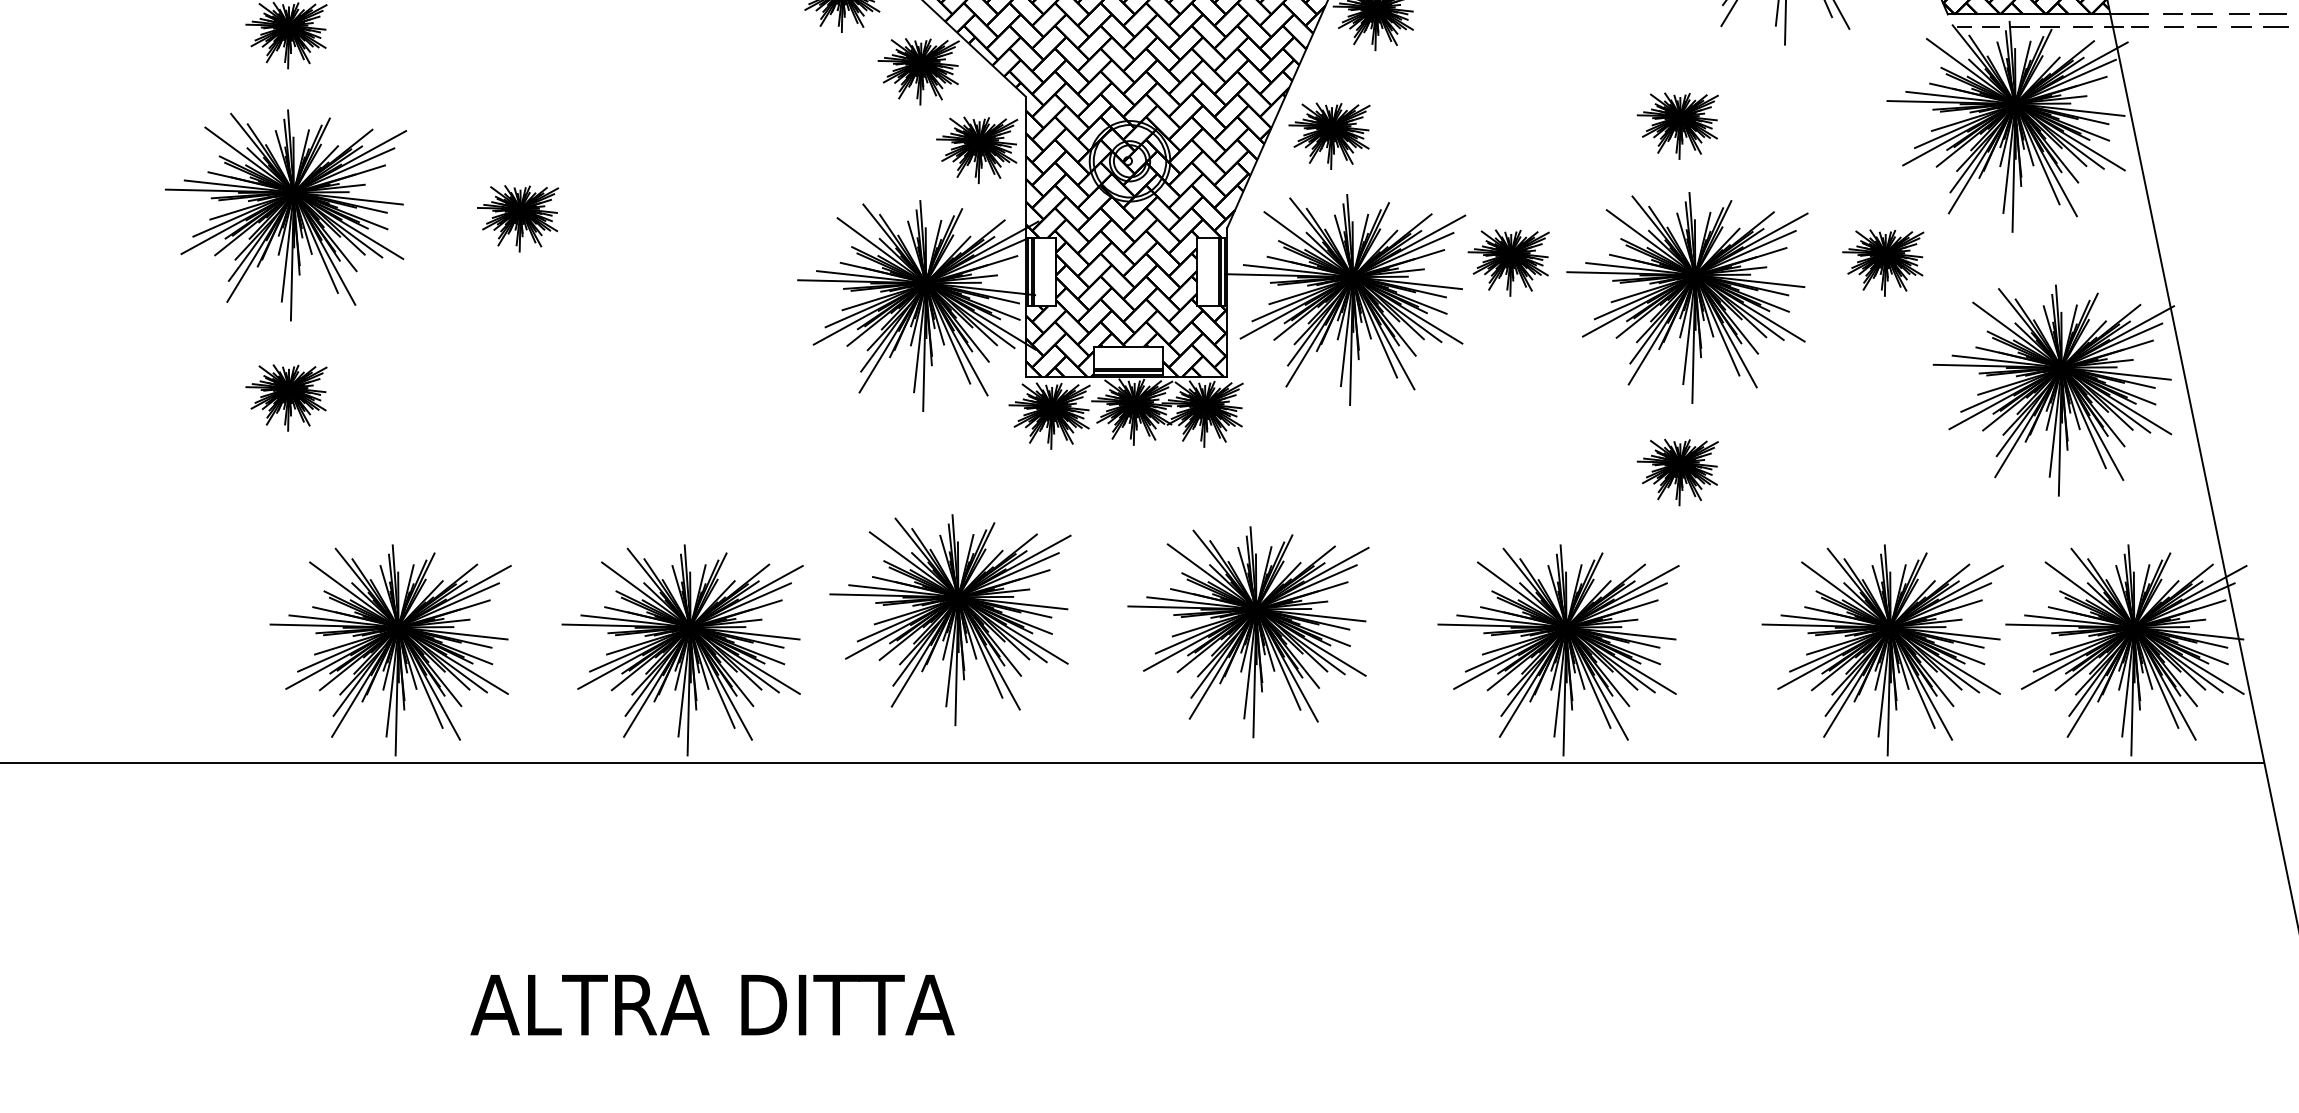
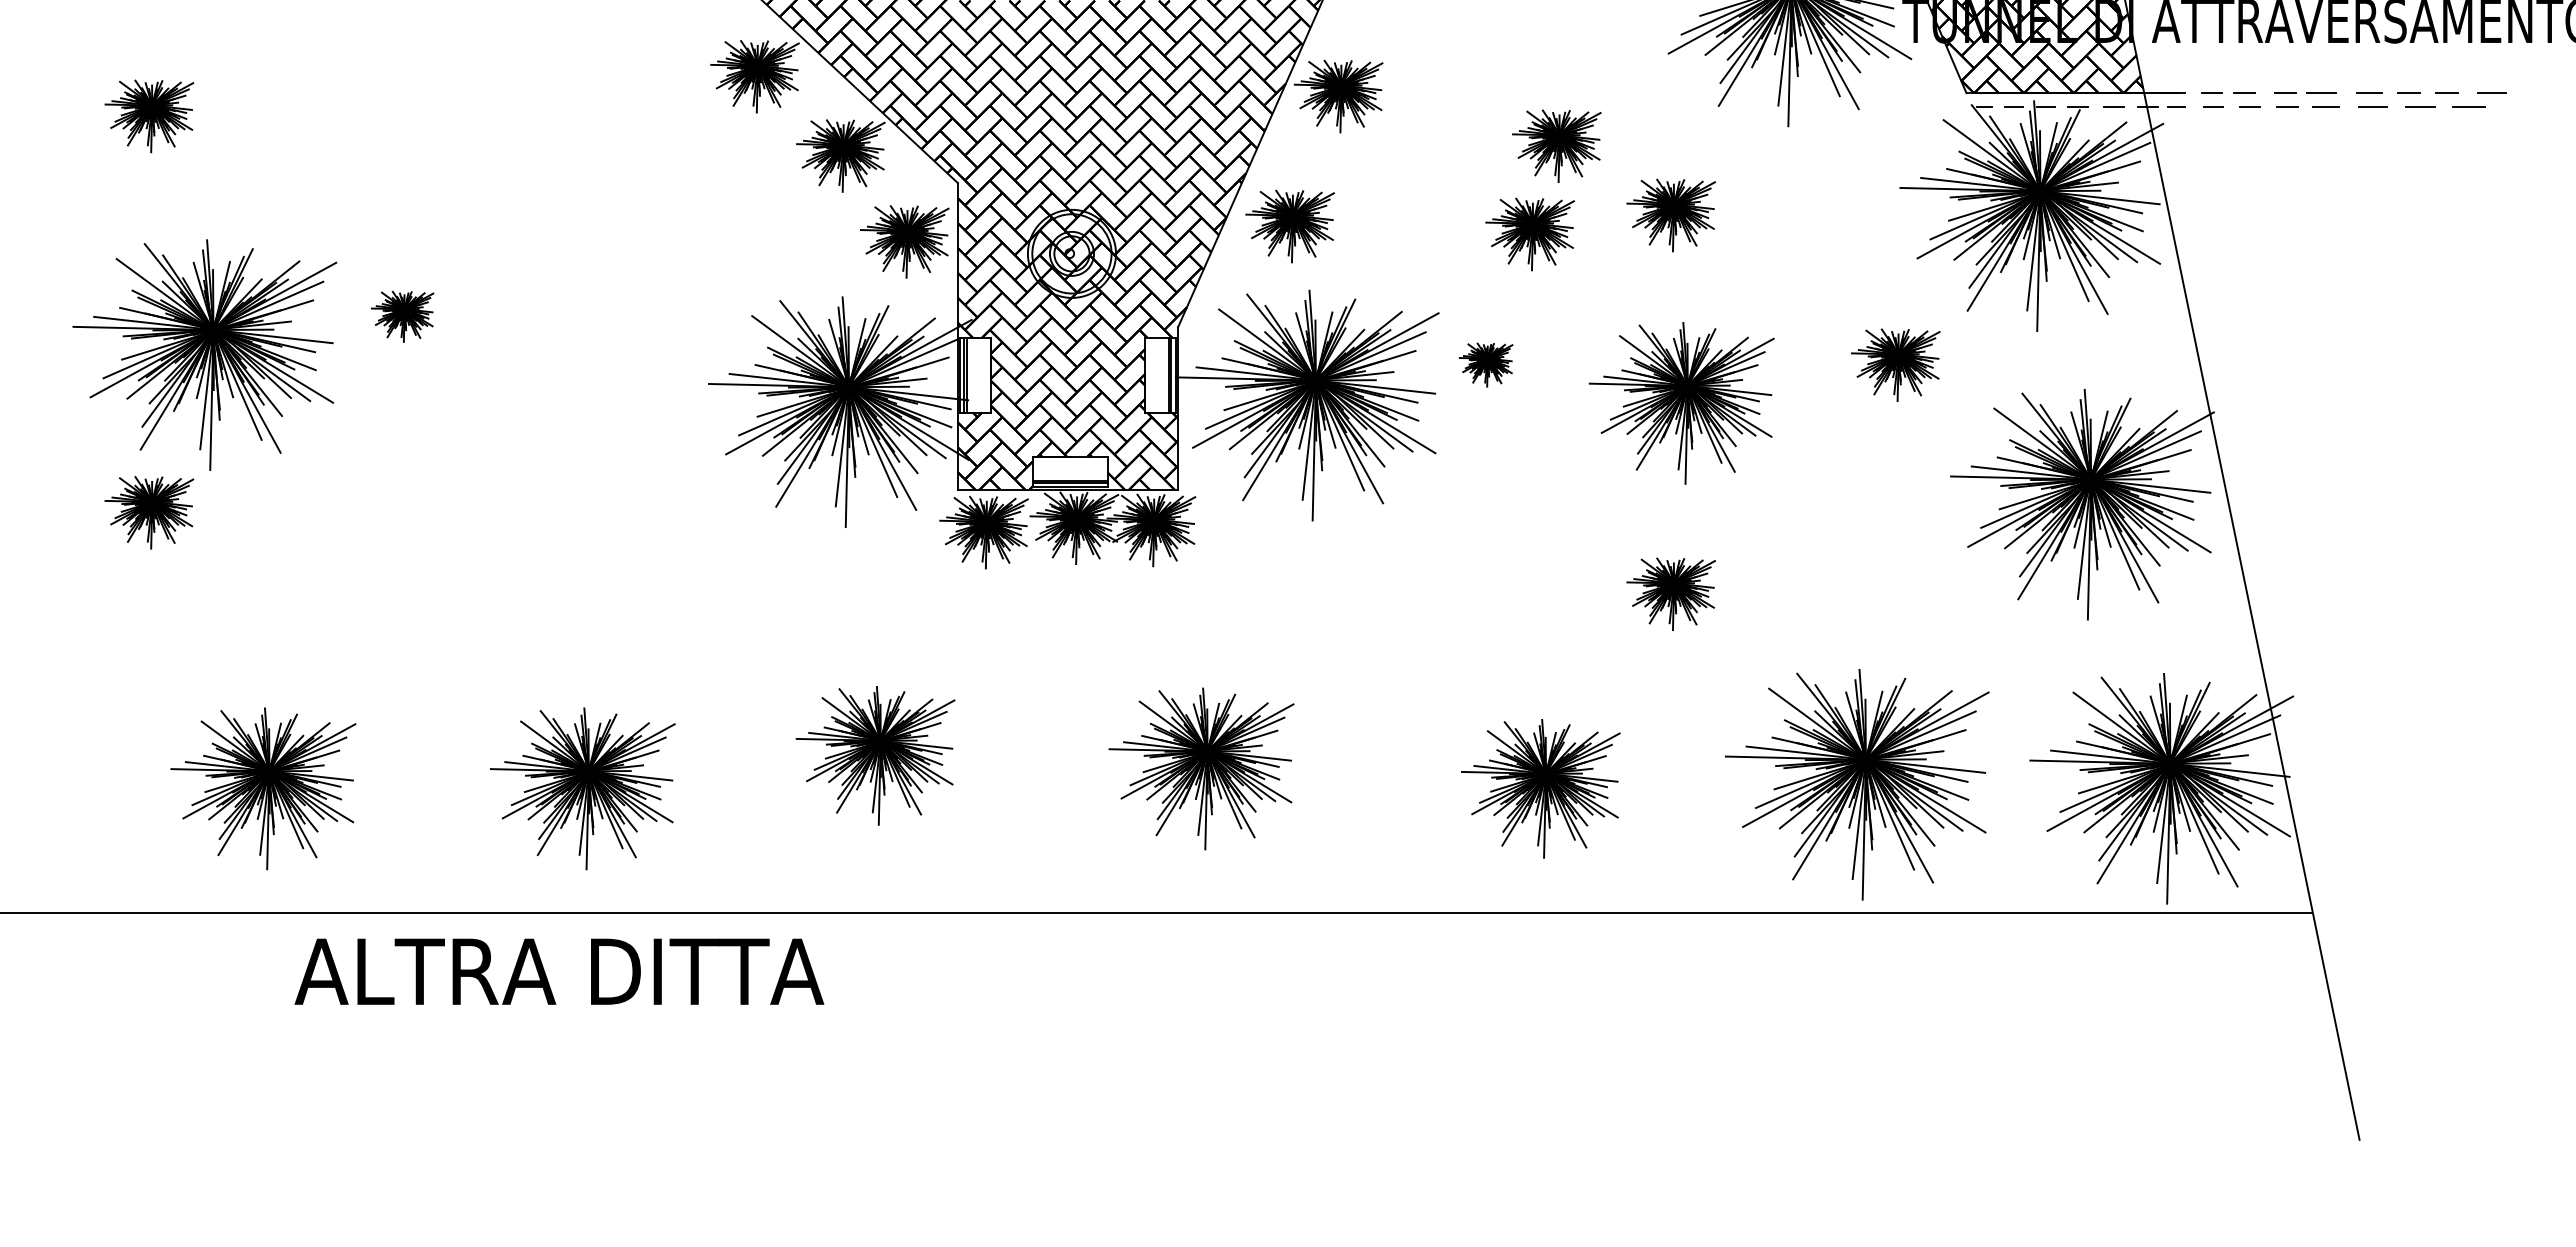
part: (1573, 62) -> (1556, 145), added
part: (1548, 143) -> (1529, 234), added
part: (285, 214) -> (204, 354), moved
part: (517, 218) -> (402, 316), size x0.7
part: (1508, 262) -> (1485, 364), size x0.6
part: (1687, 298) -> (1681, 403), size x0.7
part: (950, 619) -> (875, 755), size x0.6
part: (1248, 631) -> (1201, 768), size x0.7
part: (390, 650) -> (263, 788), size x0.7
part: (682, 650) -> (582, 788), size x0.7
part: (1558, 650) -> (1540, 788), size x0.6
part: (1882, 650) -> (1857, 784), moved
text: (712, 1004) -> (559, 971), moved

